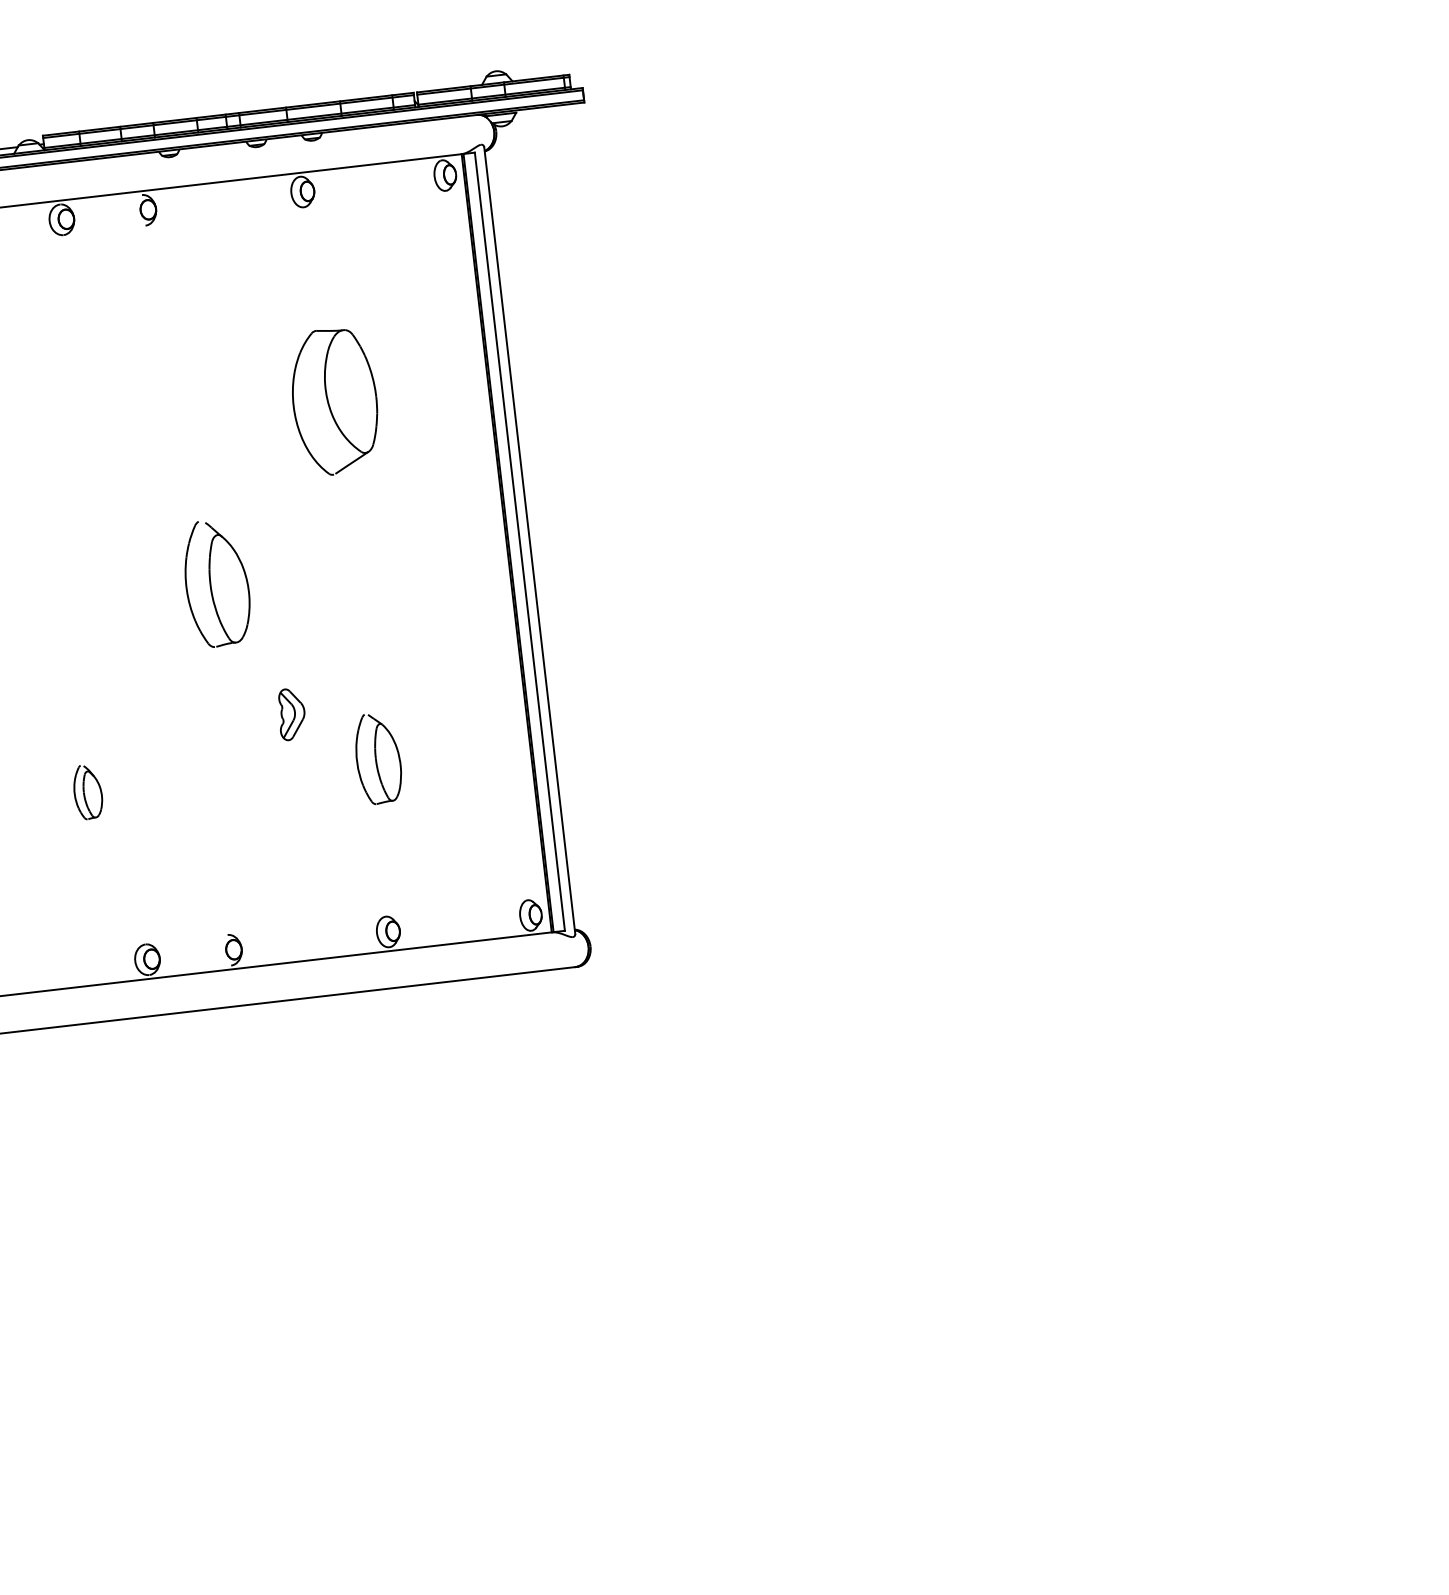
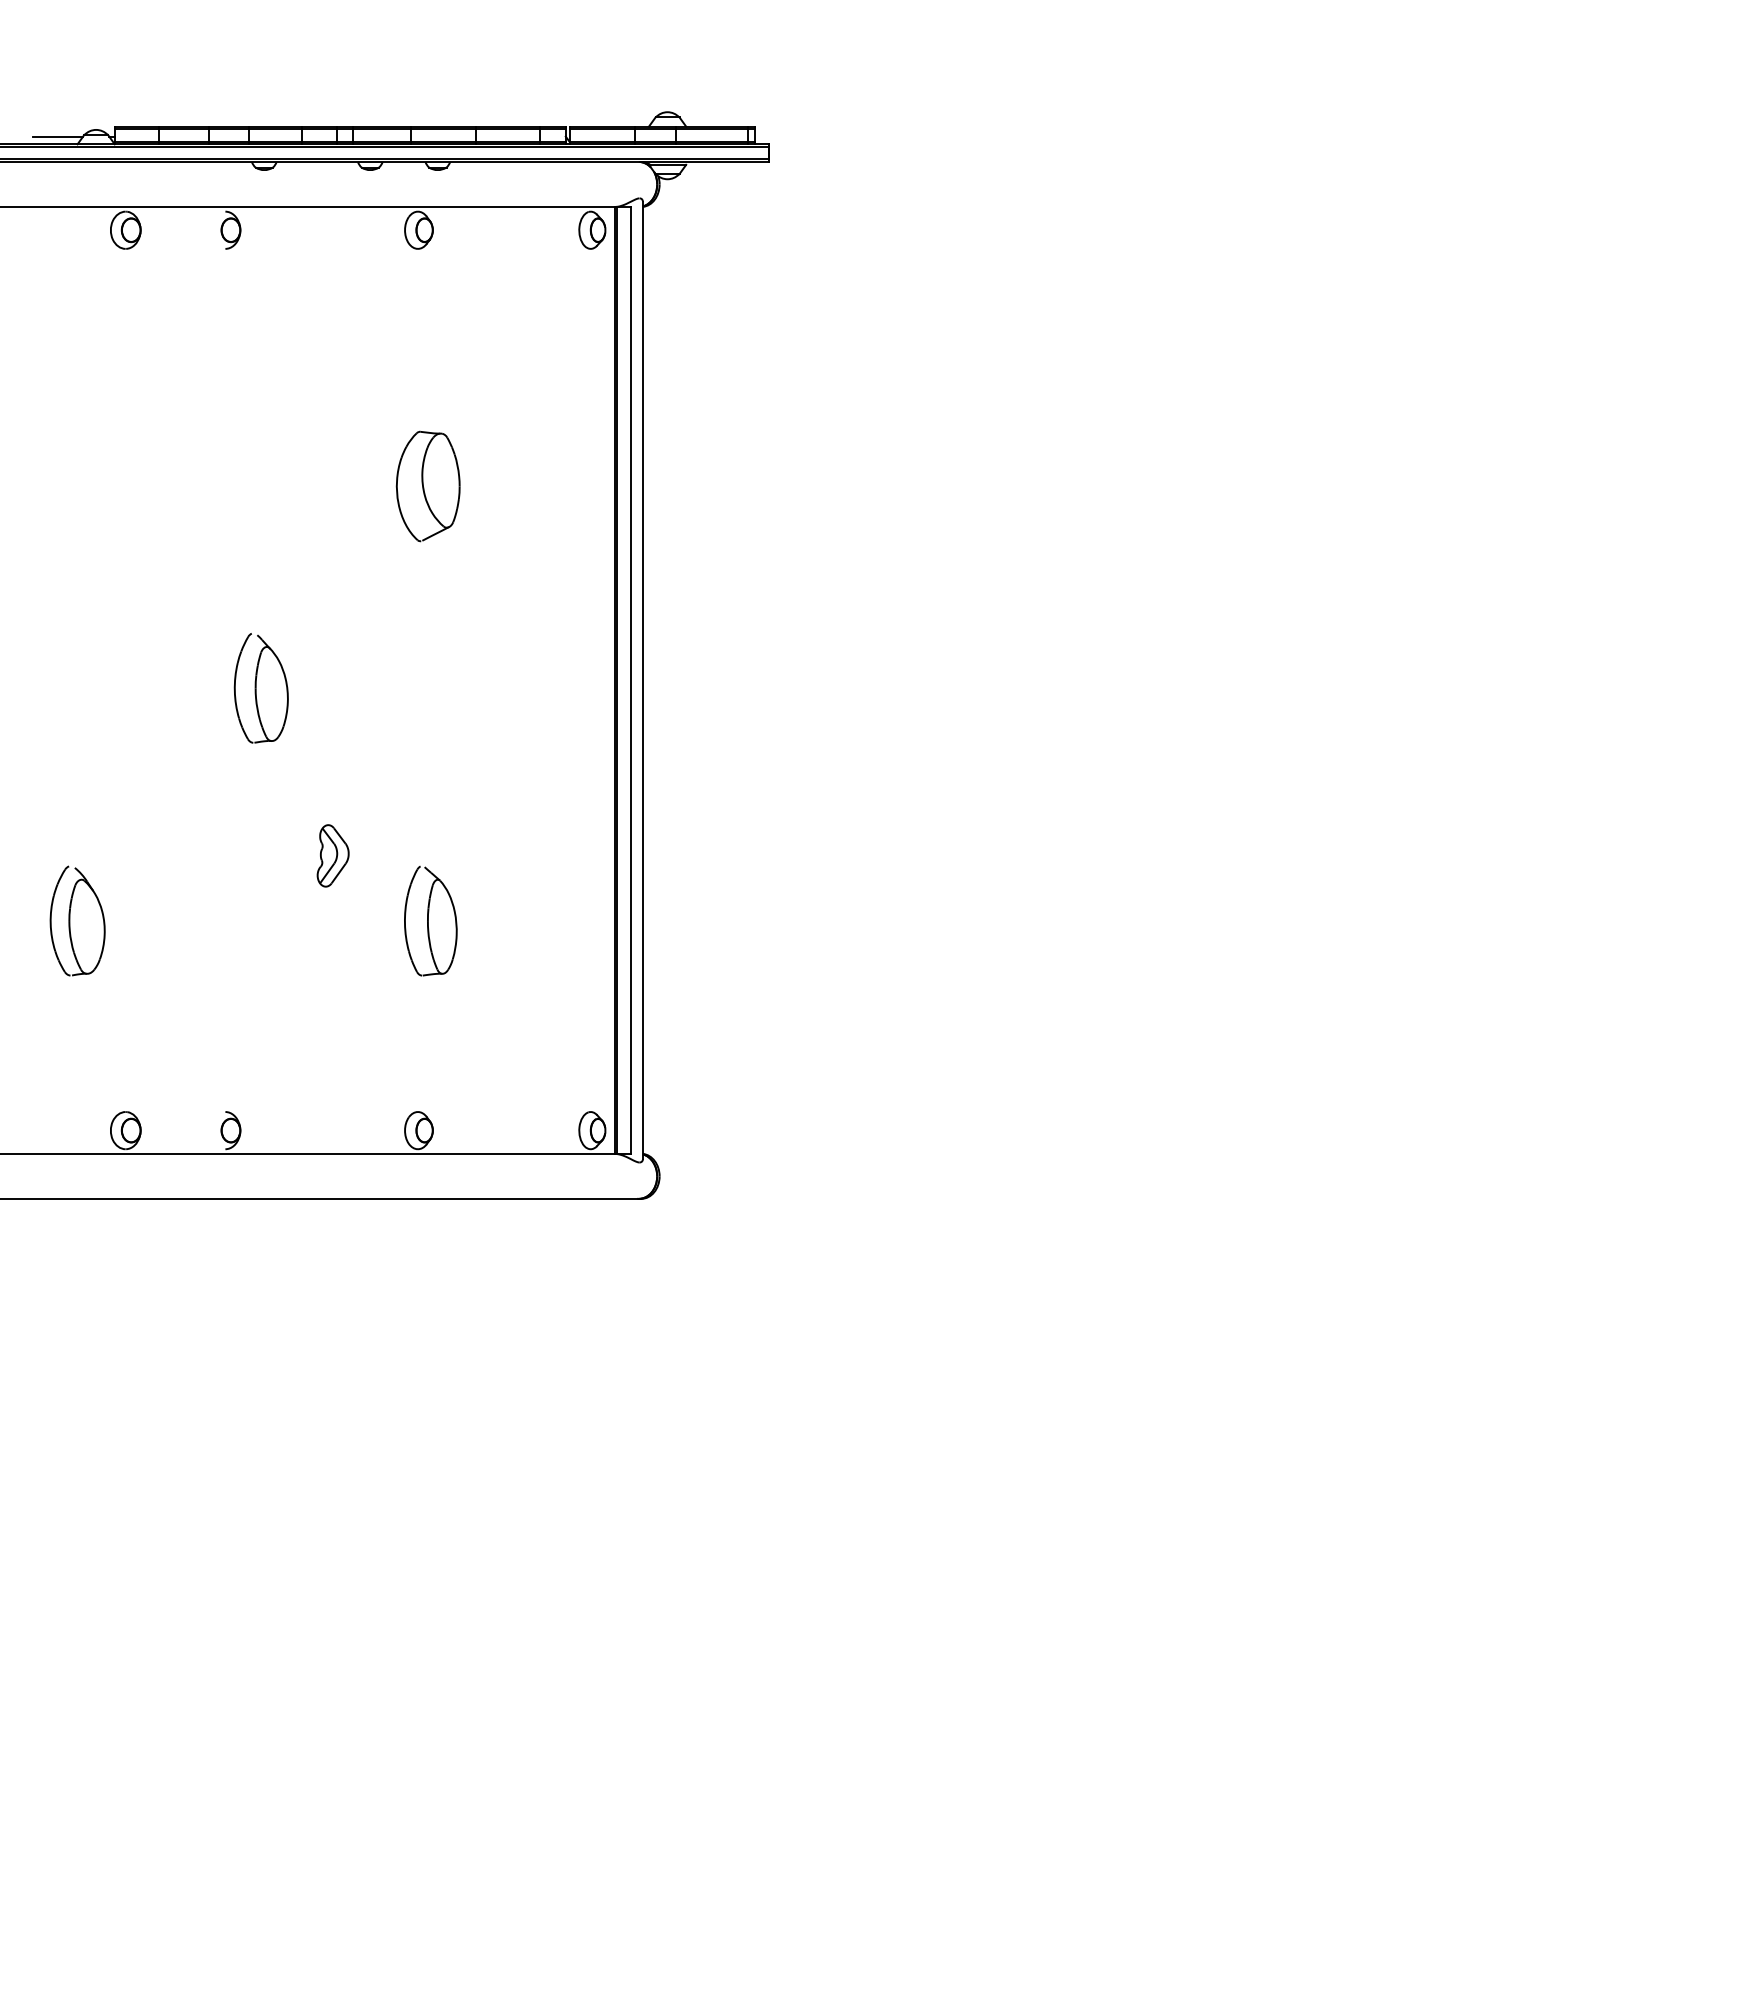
part: (334, 401) -> (427, 486), size x0.62
part: (216, 583) -> (260, 688), size x0.71
part: (87, 791) -> (77, 920), size x1.67

